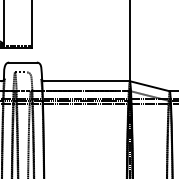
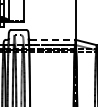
line: (86, 80) -> (52, 39), solid -> dashed

